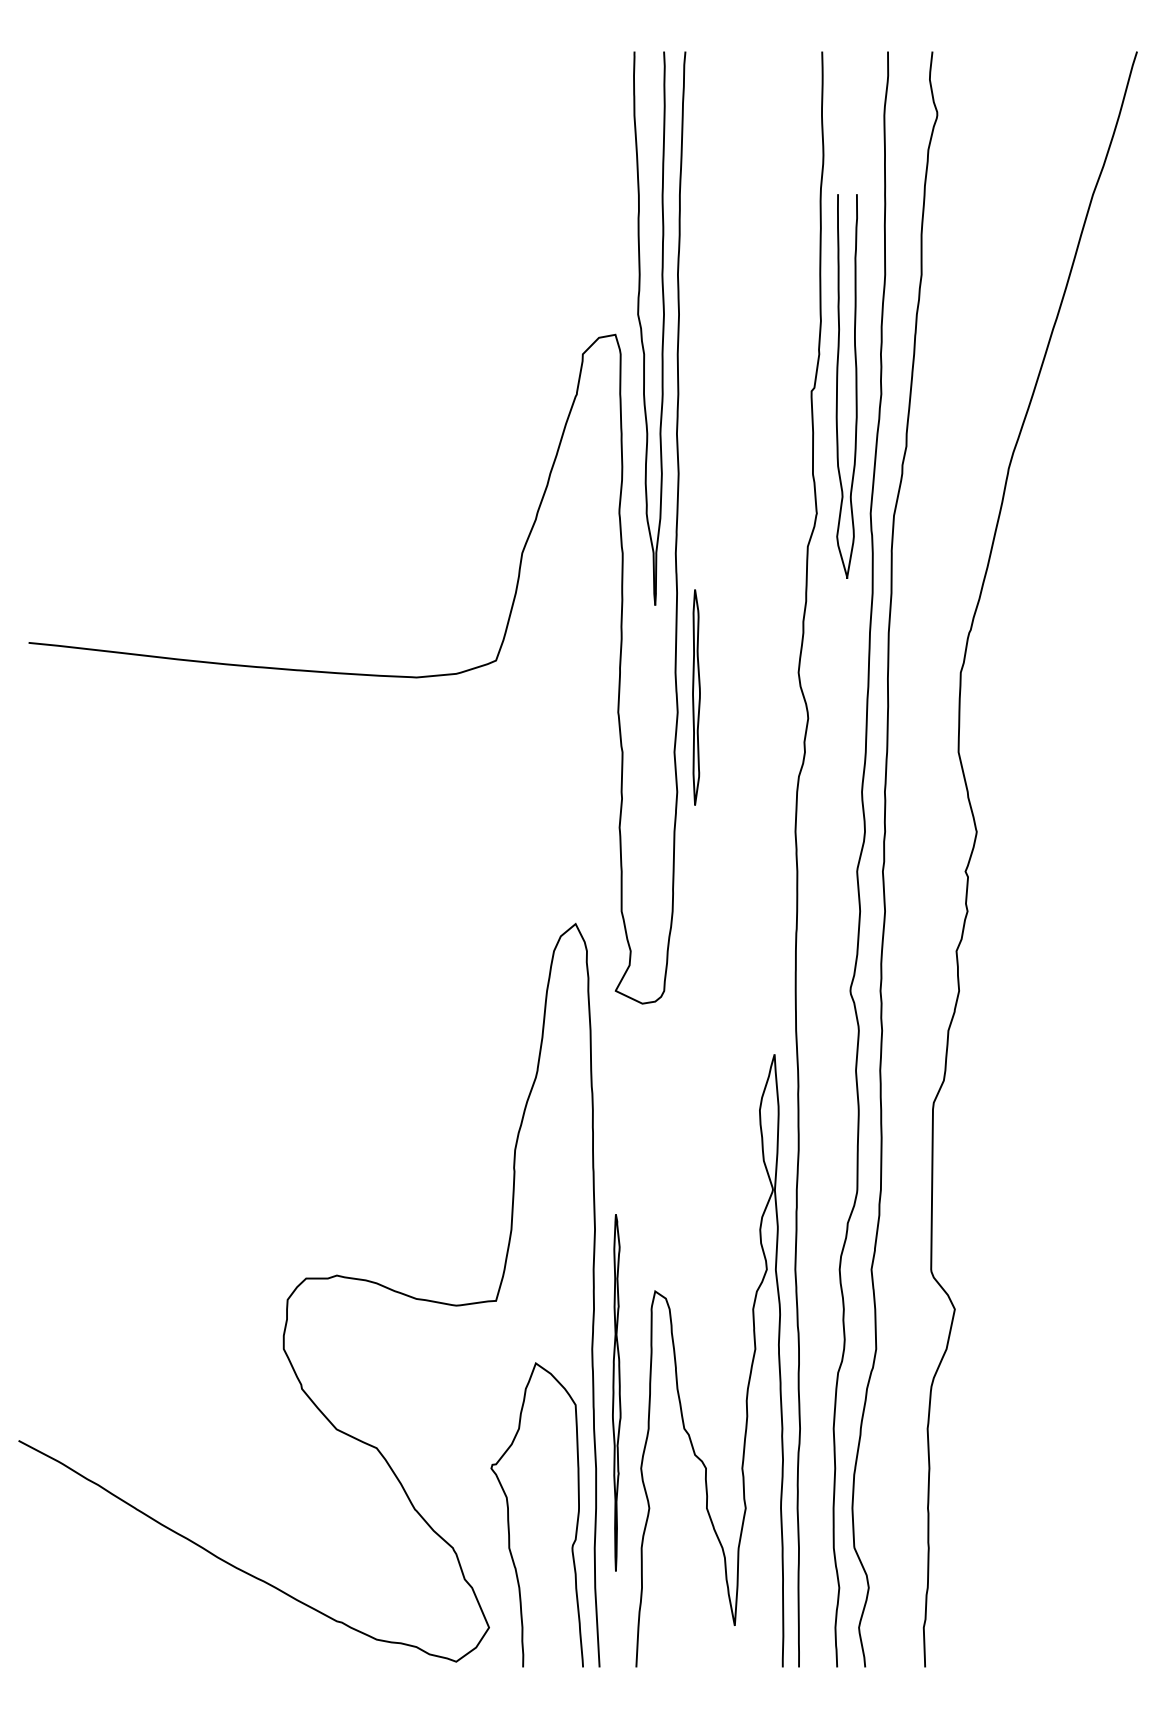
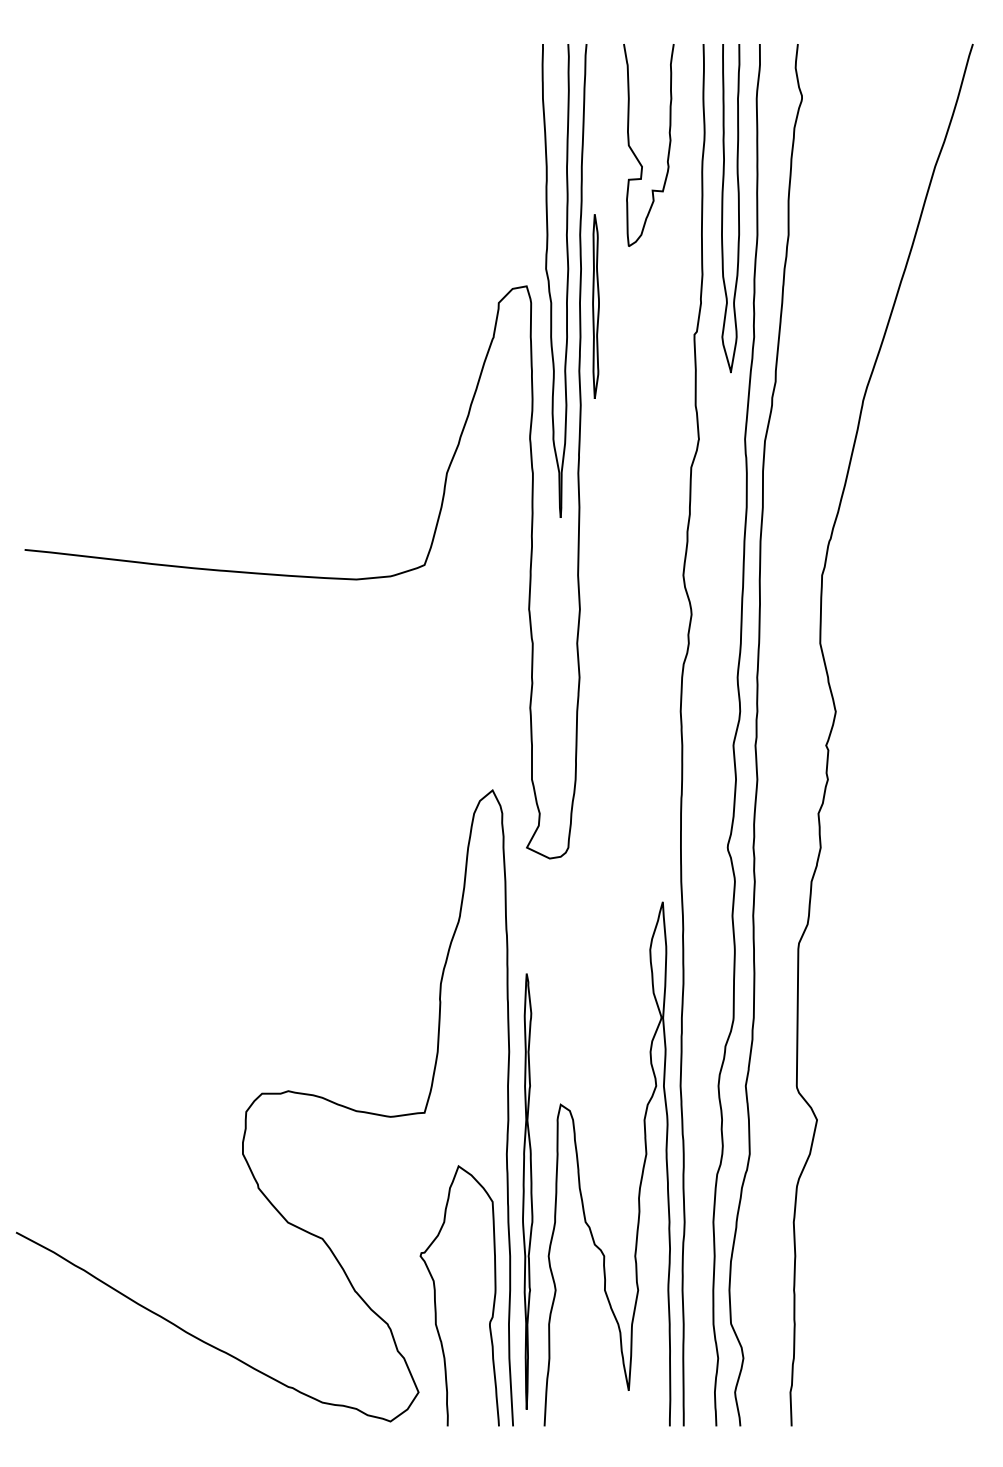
curve: (743, 181) -> (636, 155), added
curve: (838, 386) -> (723, 208), moved
part: (695, 697) -> (595, 306), moved
part: (616, 1392) -> (527, 1191), size x1.43

